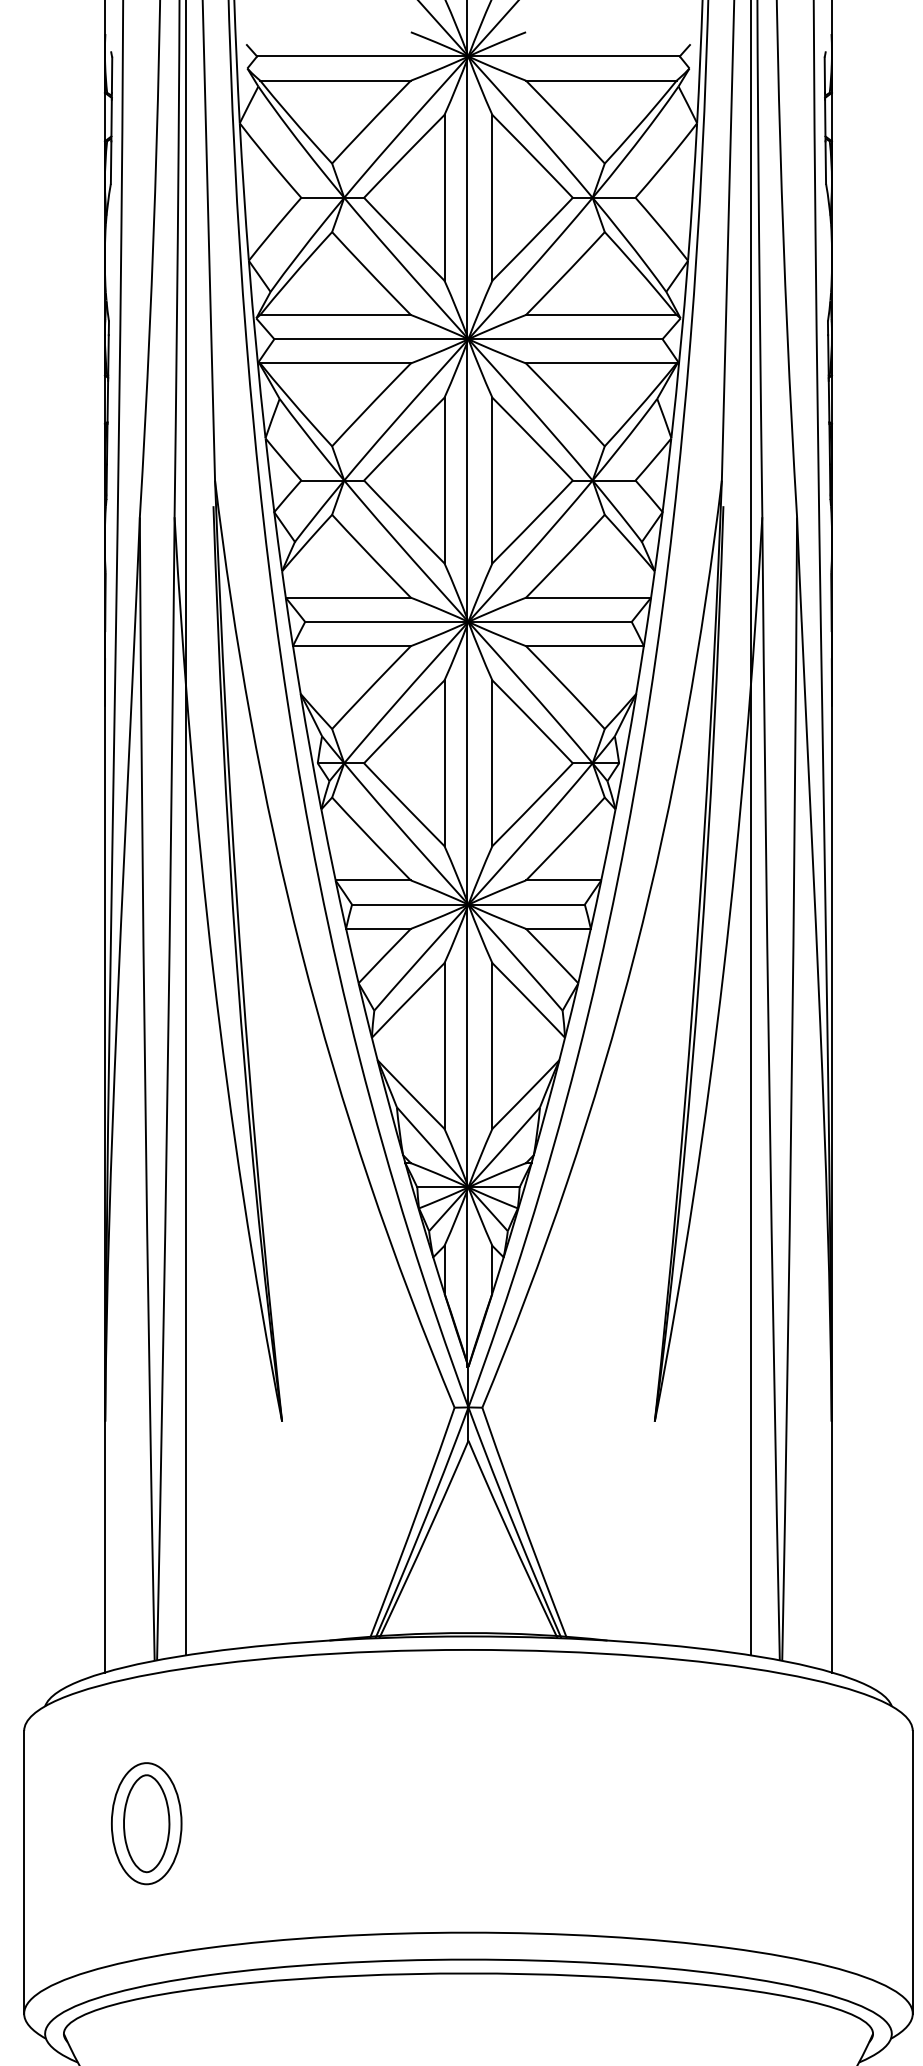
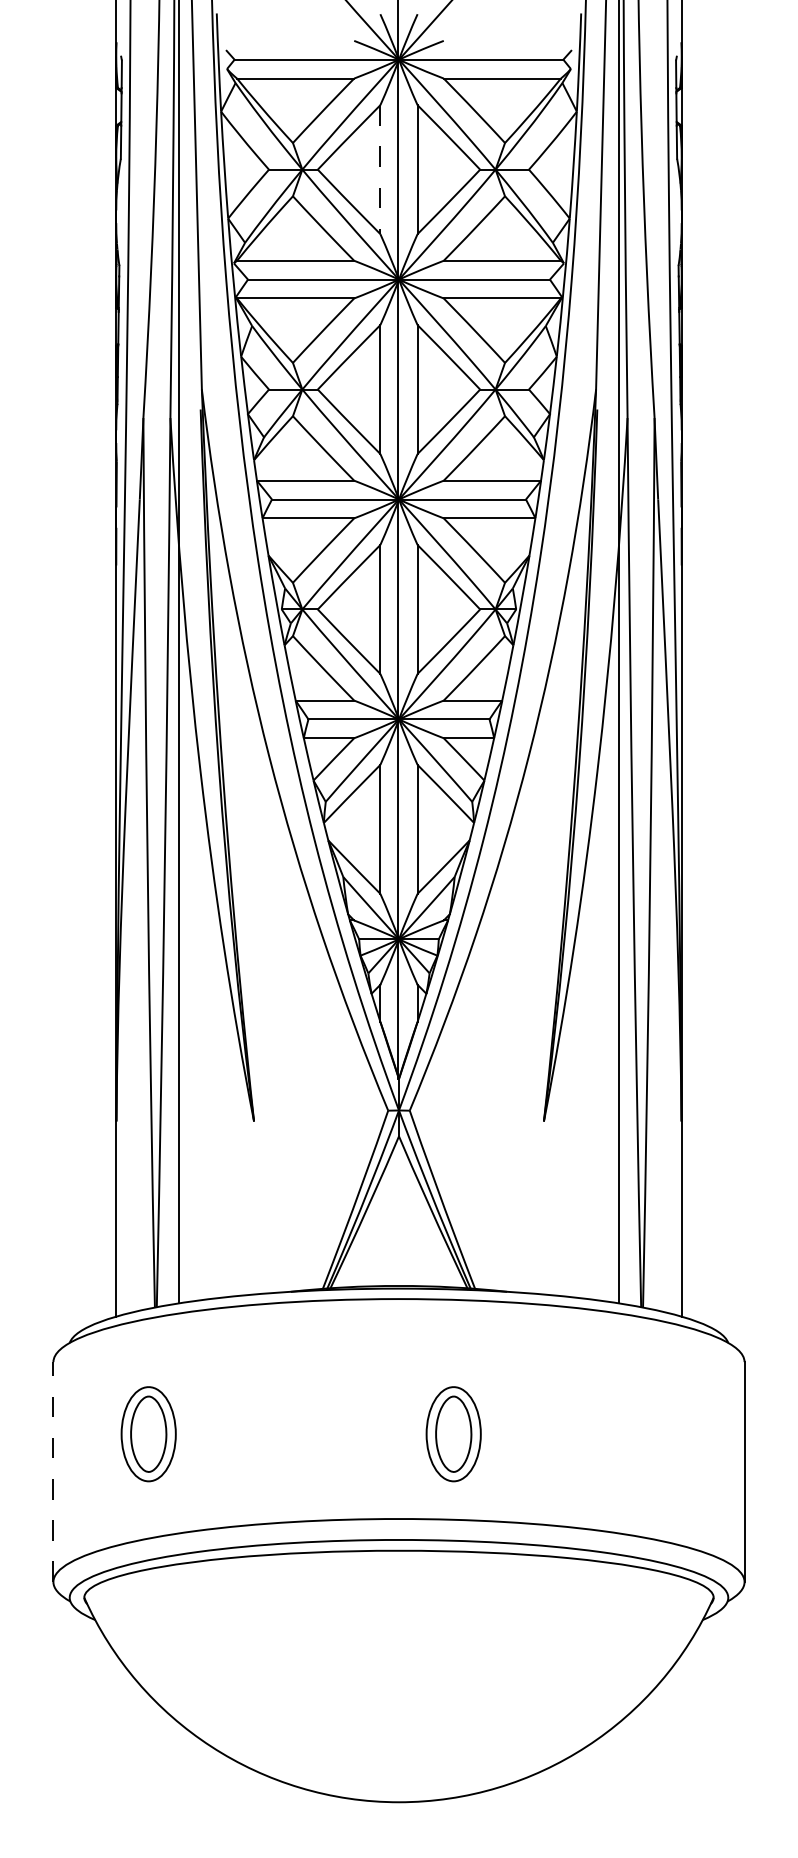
line: (444, 198) -> (380, 170), solid -> dashed
part: (538, 1824) -> (453, 1434), added
line: (24, 1872) -> (53, 1472), solid -> dashed

